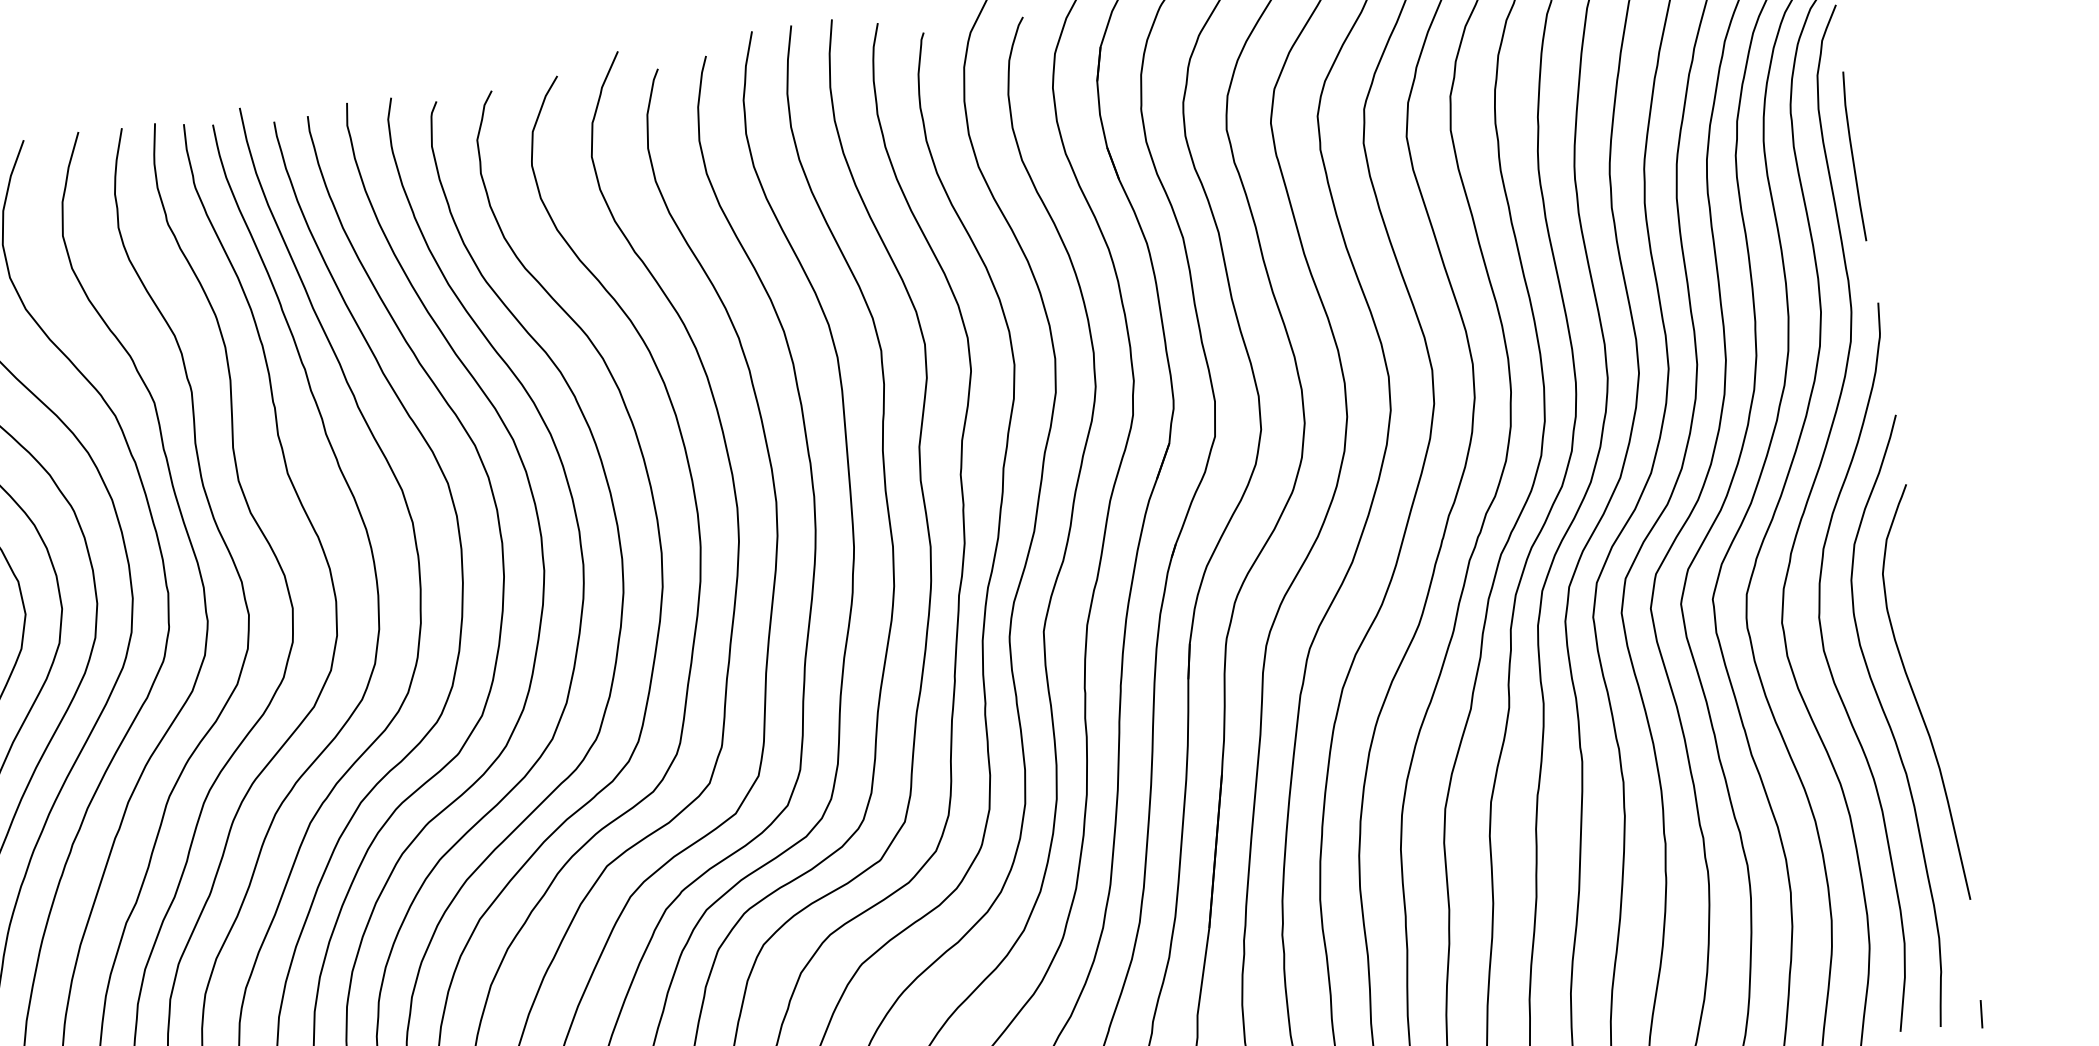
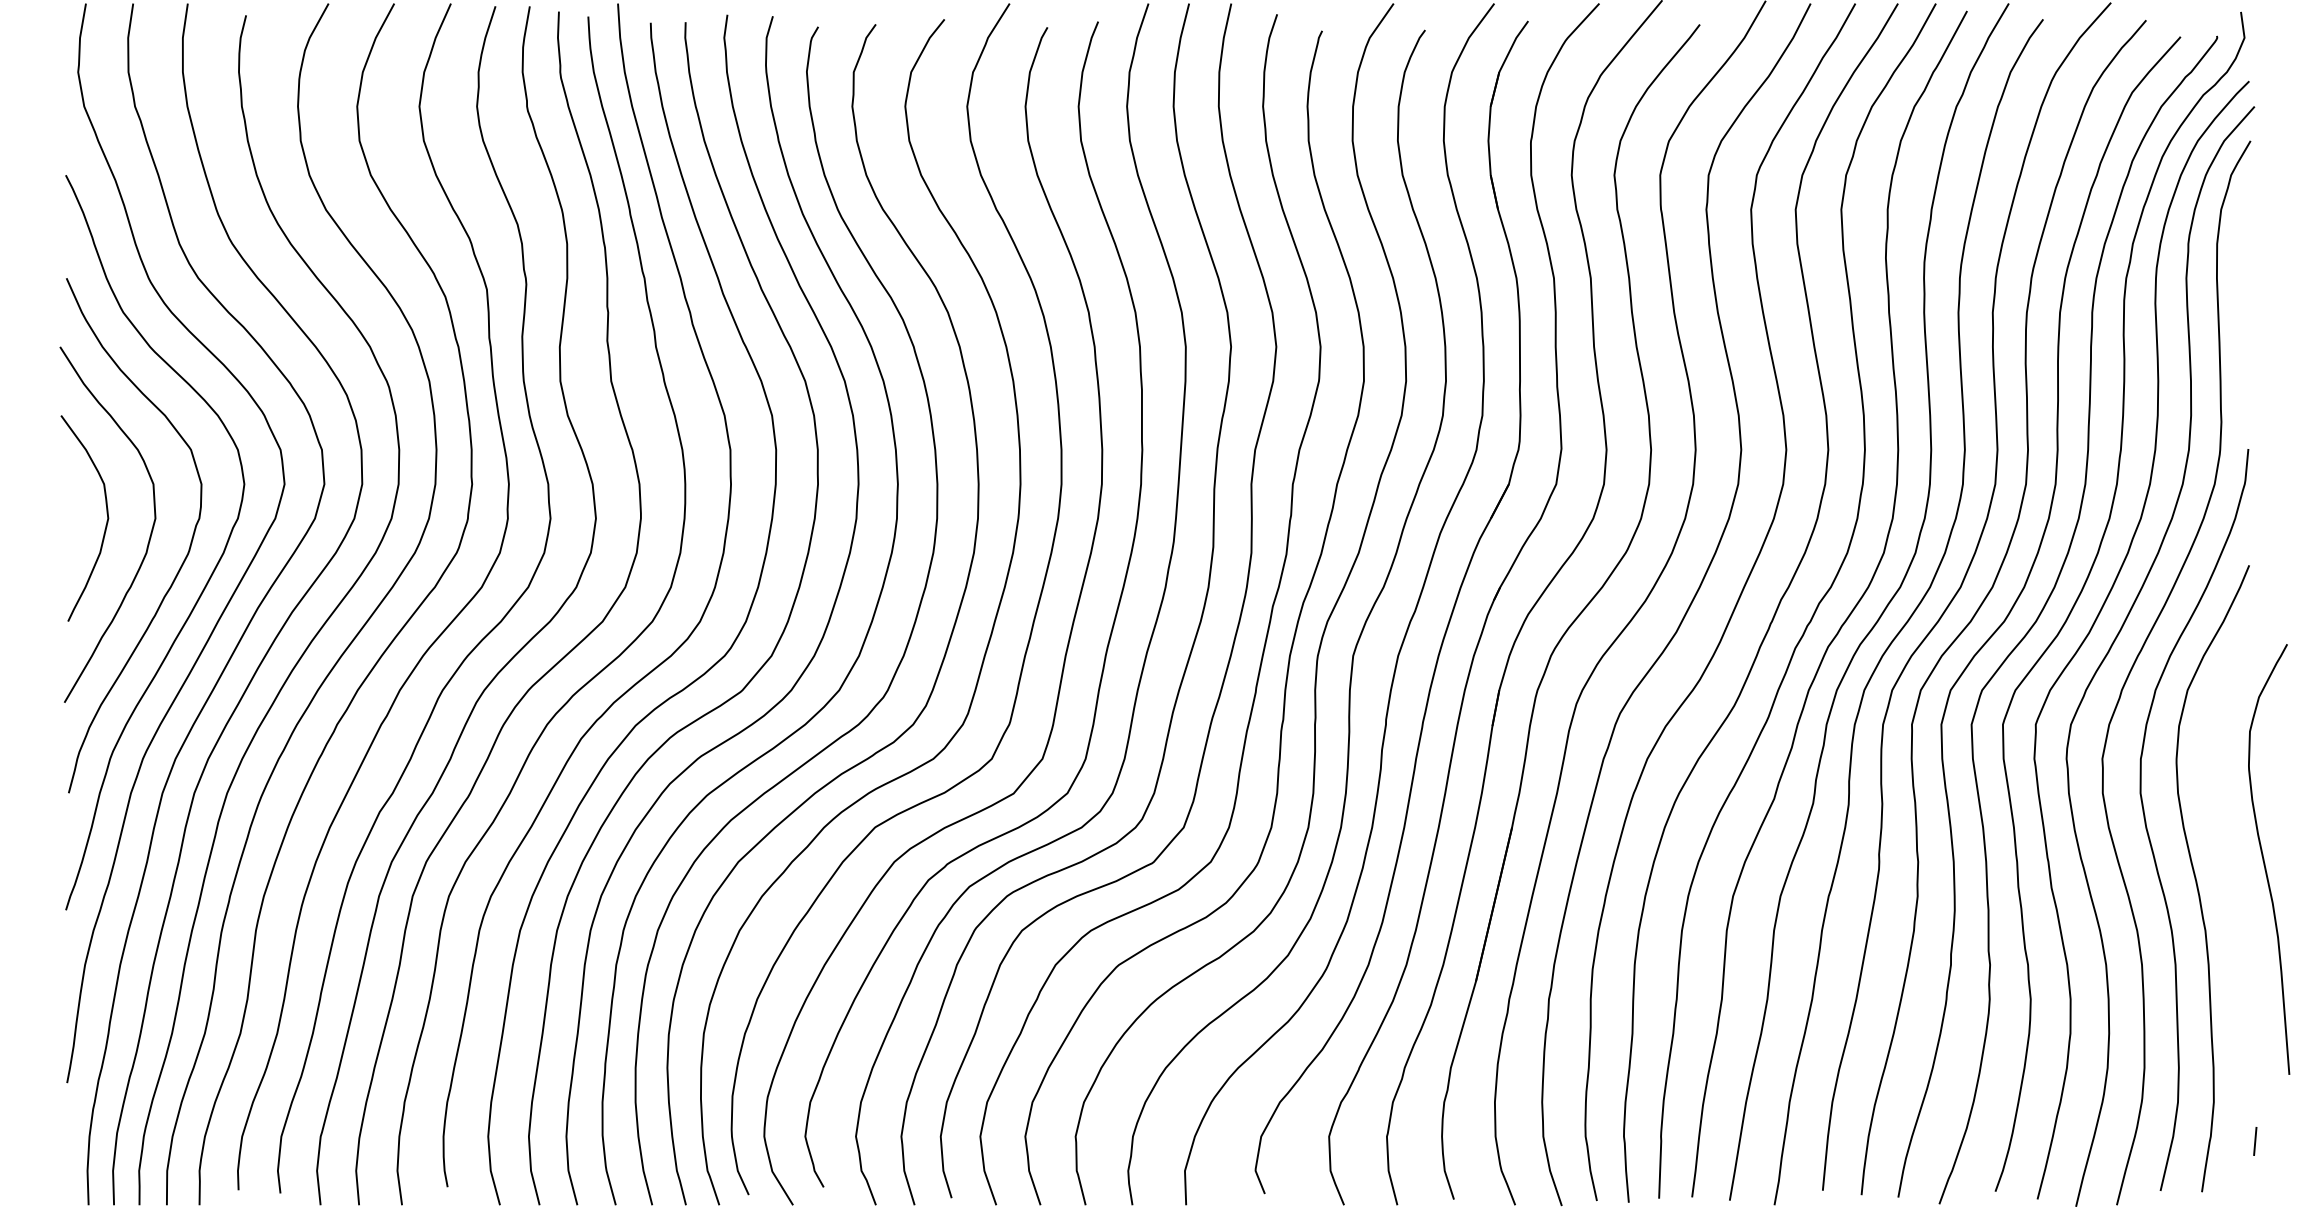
line: (1853, 155) -> (2245, 296), removed
curve: (1915, 695) -> (2264, 859), moved
line: (1981, 1014) -> (2255, 1141), moved

